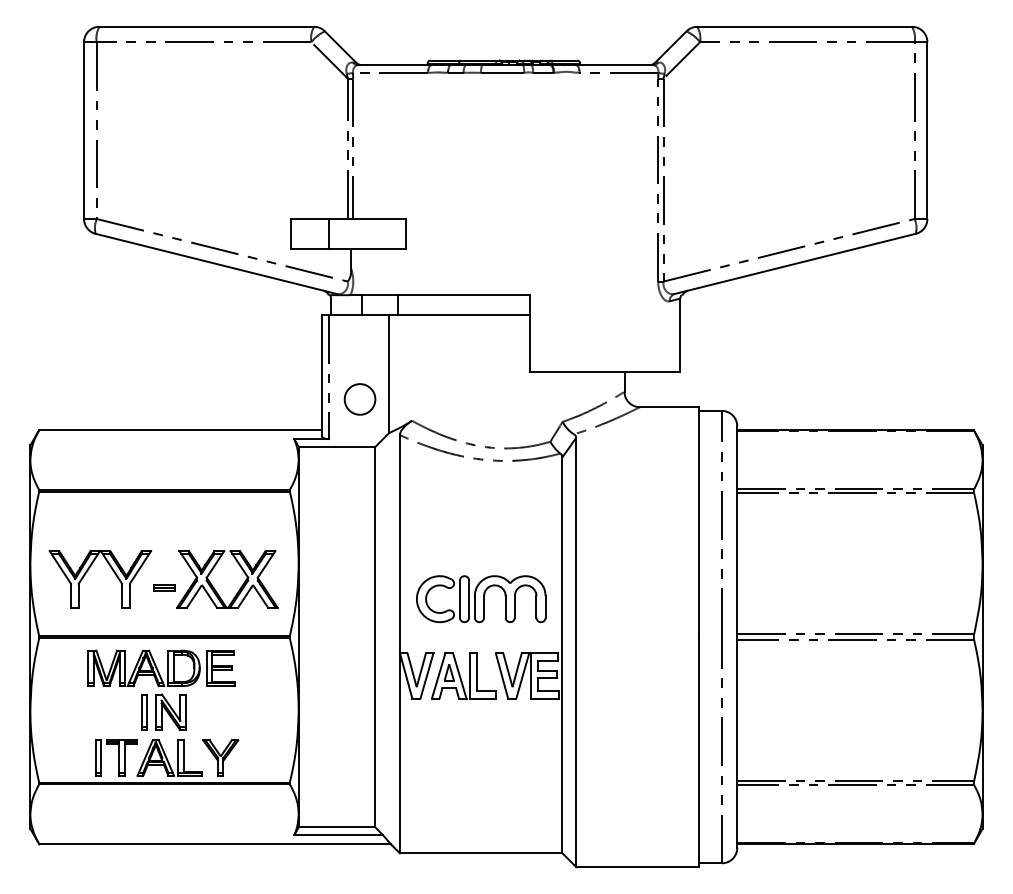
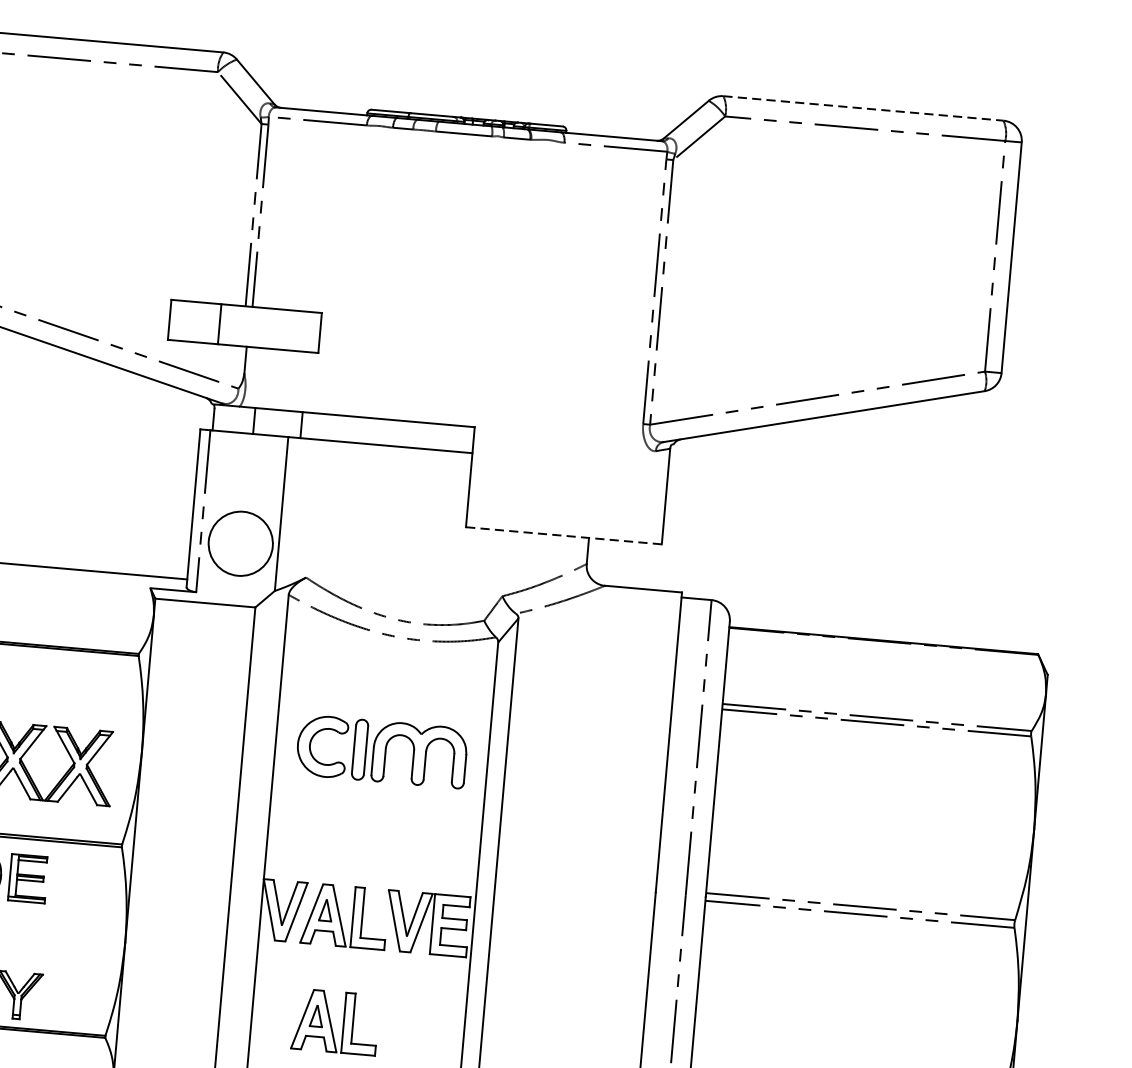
line: (805, 26) -> (864, 108), solid -> dashed
line: (604, 371) -> (562, 535), solid -> dashed
circle: (359, 399) -> (240, 543), size x1.6
part: (481, 599) -> (382, 752), moved
part: (463, 756) -> (334, 1021), added

